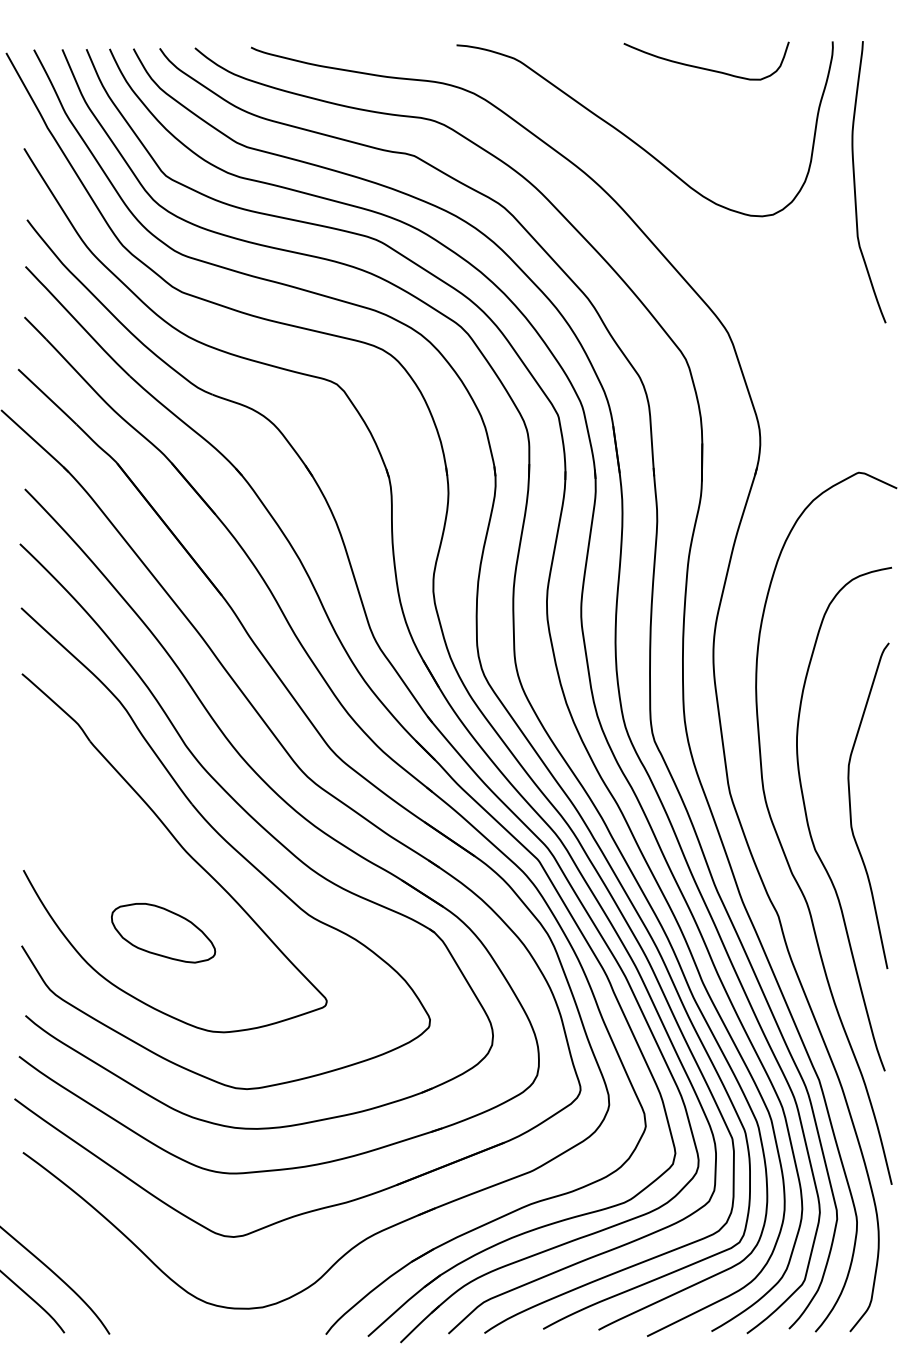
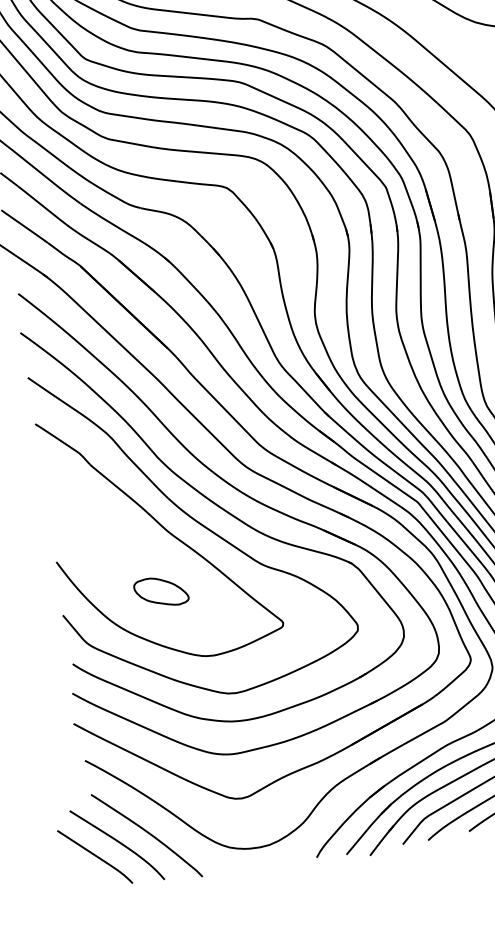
part: (163, 933) -> (161, 592), size x0.71
curve: (95, 1266) -> (147, 833), added

